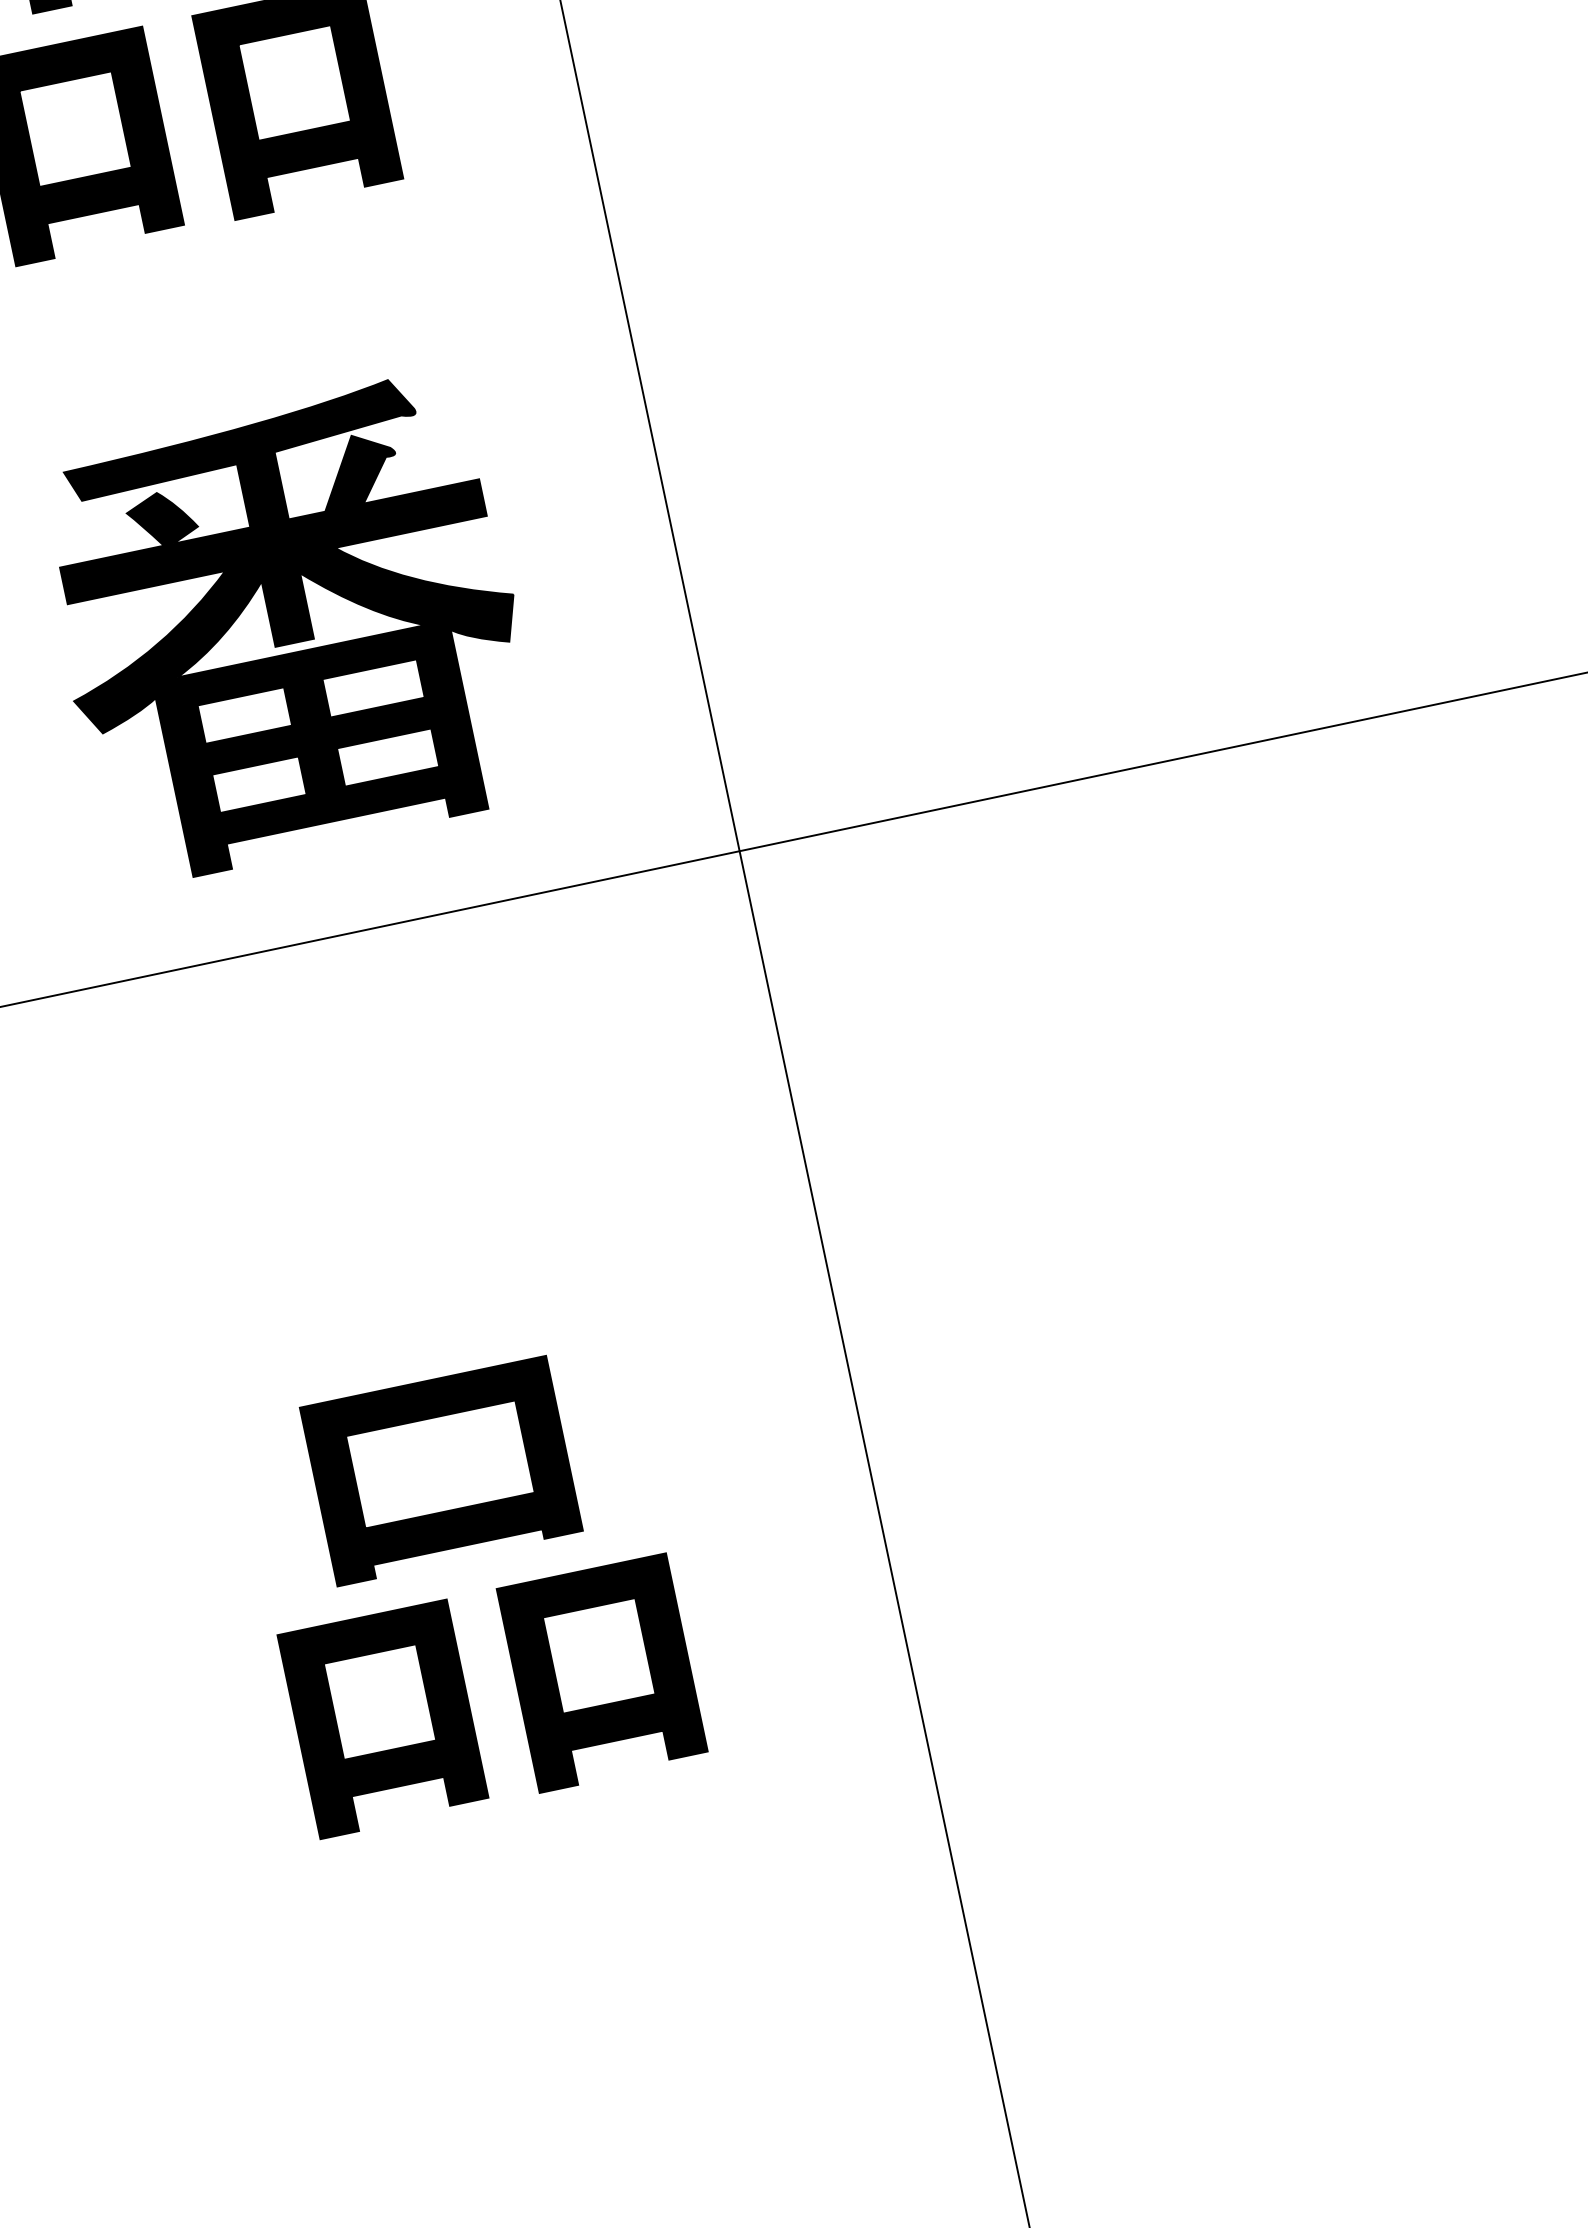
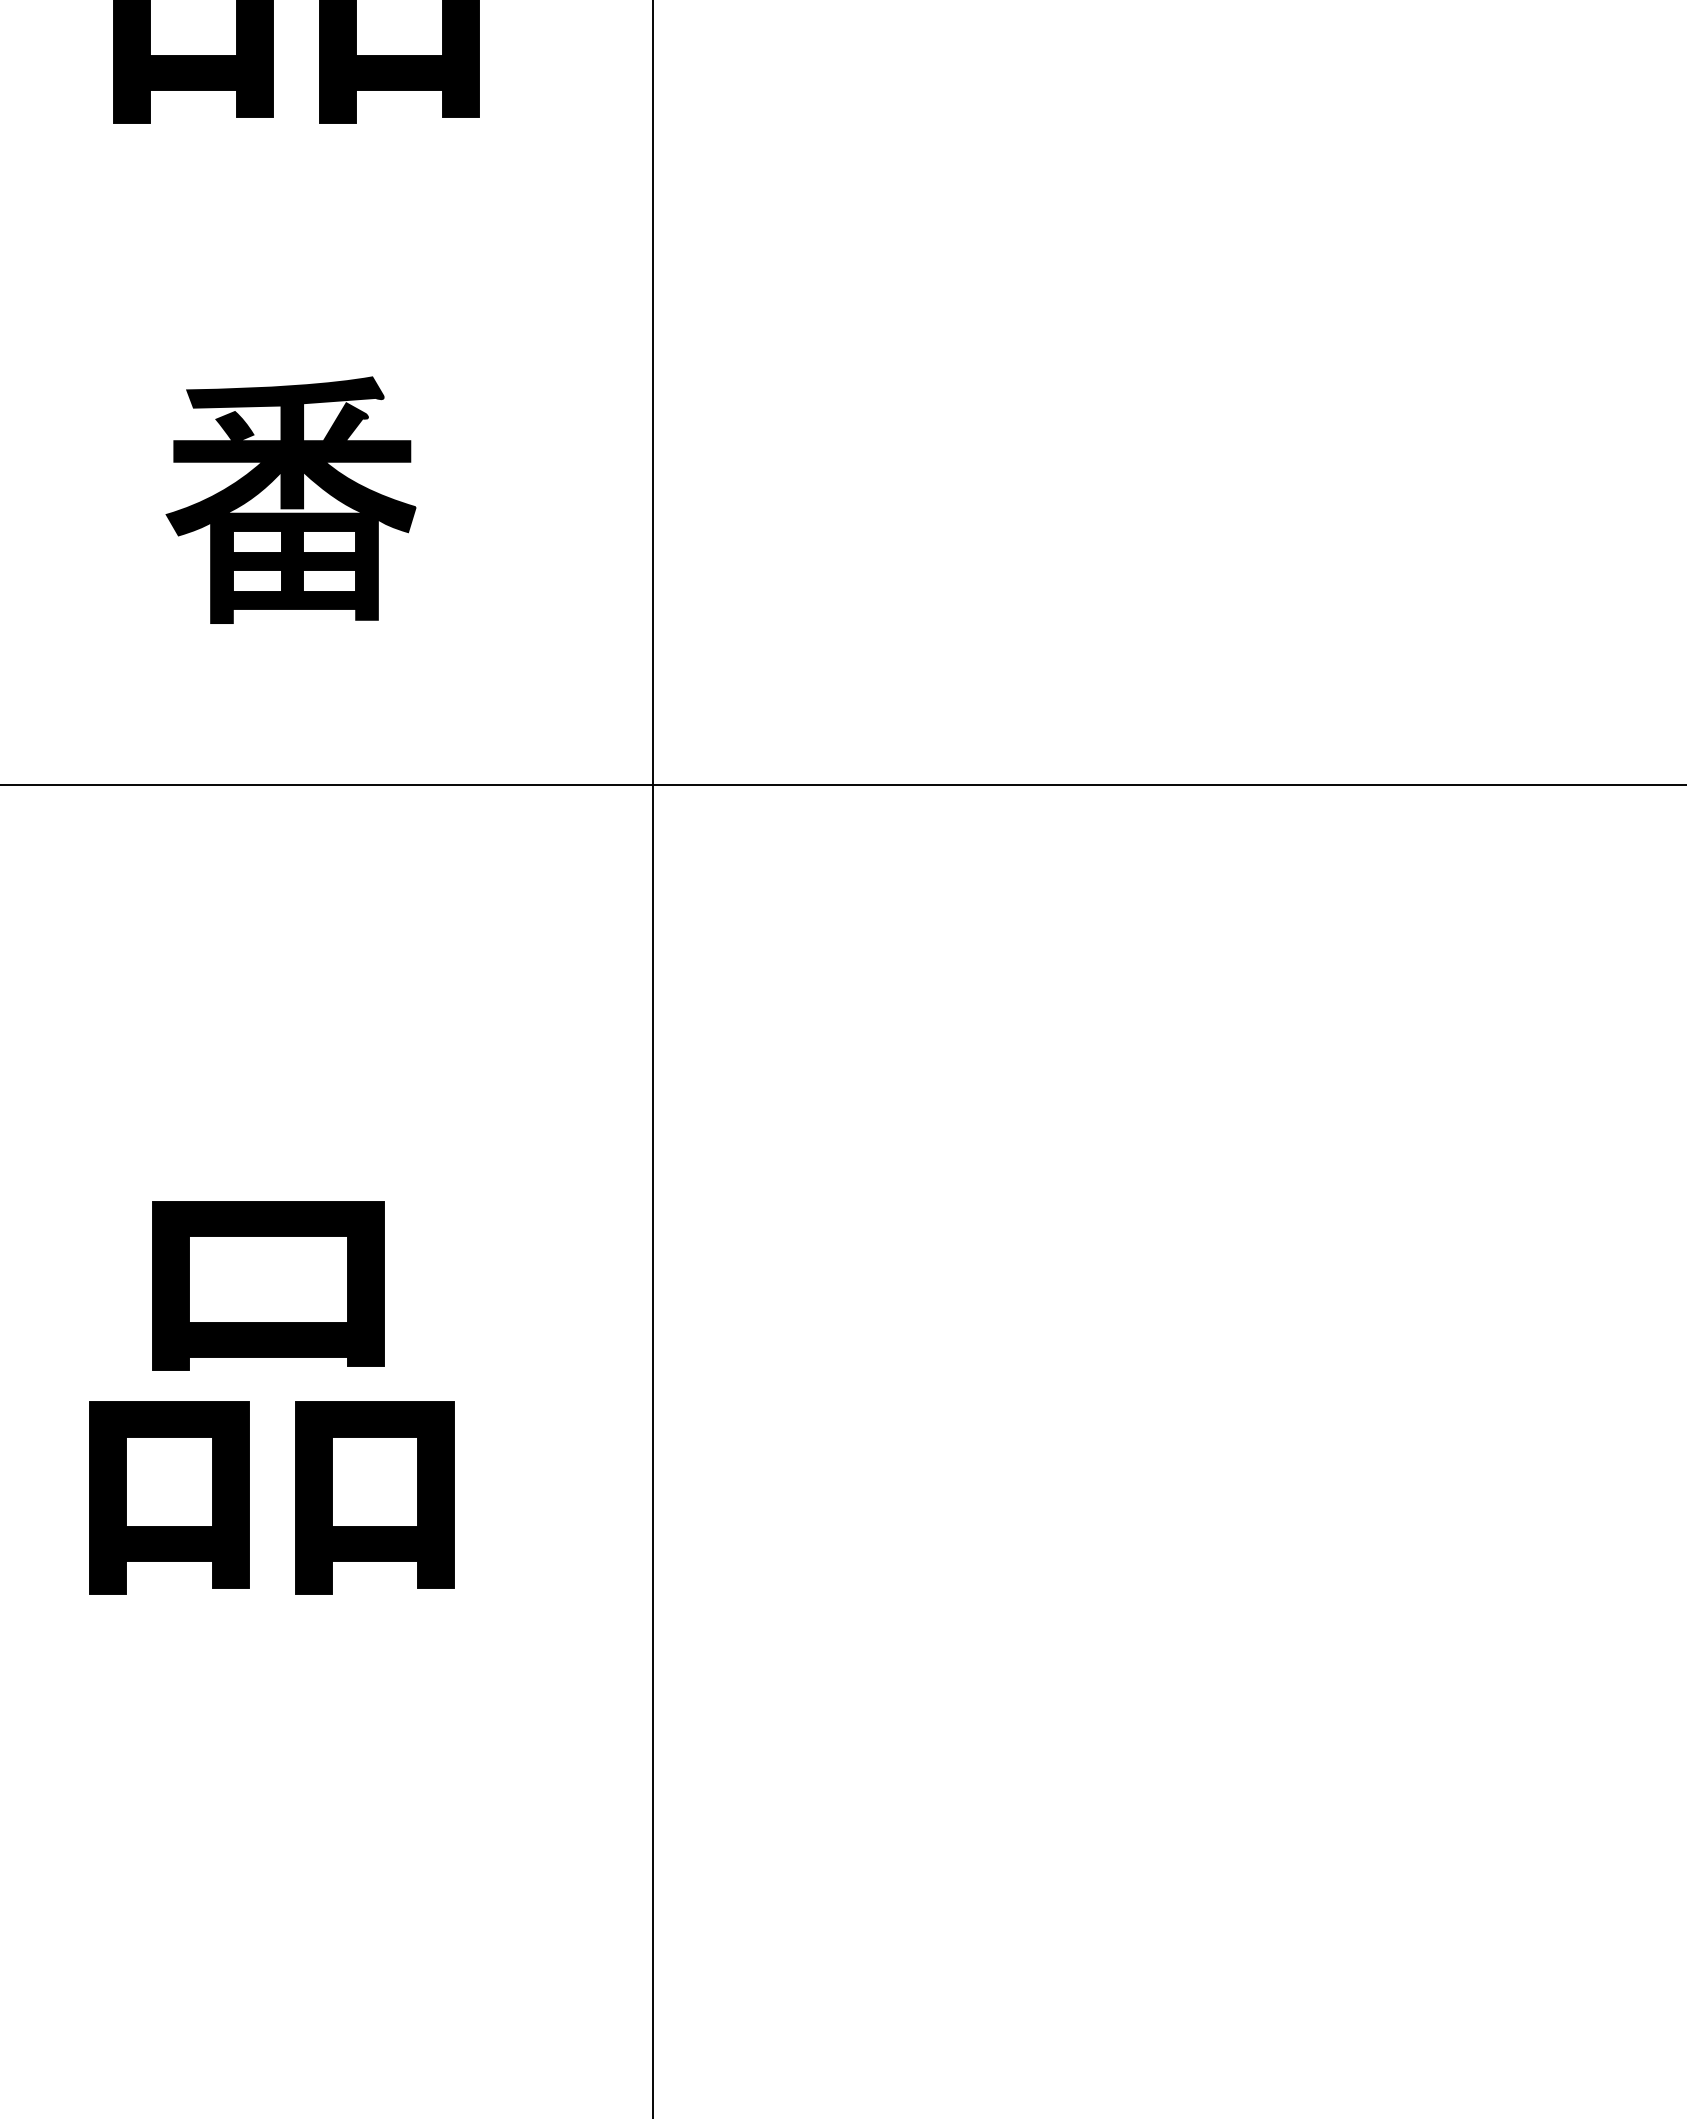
part: (288, 628) -> (290, 499), size x0.6

